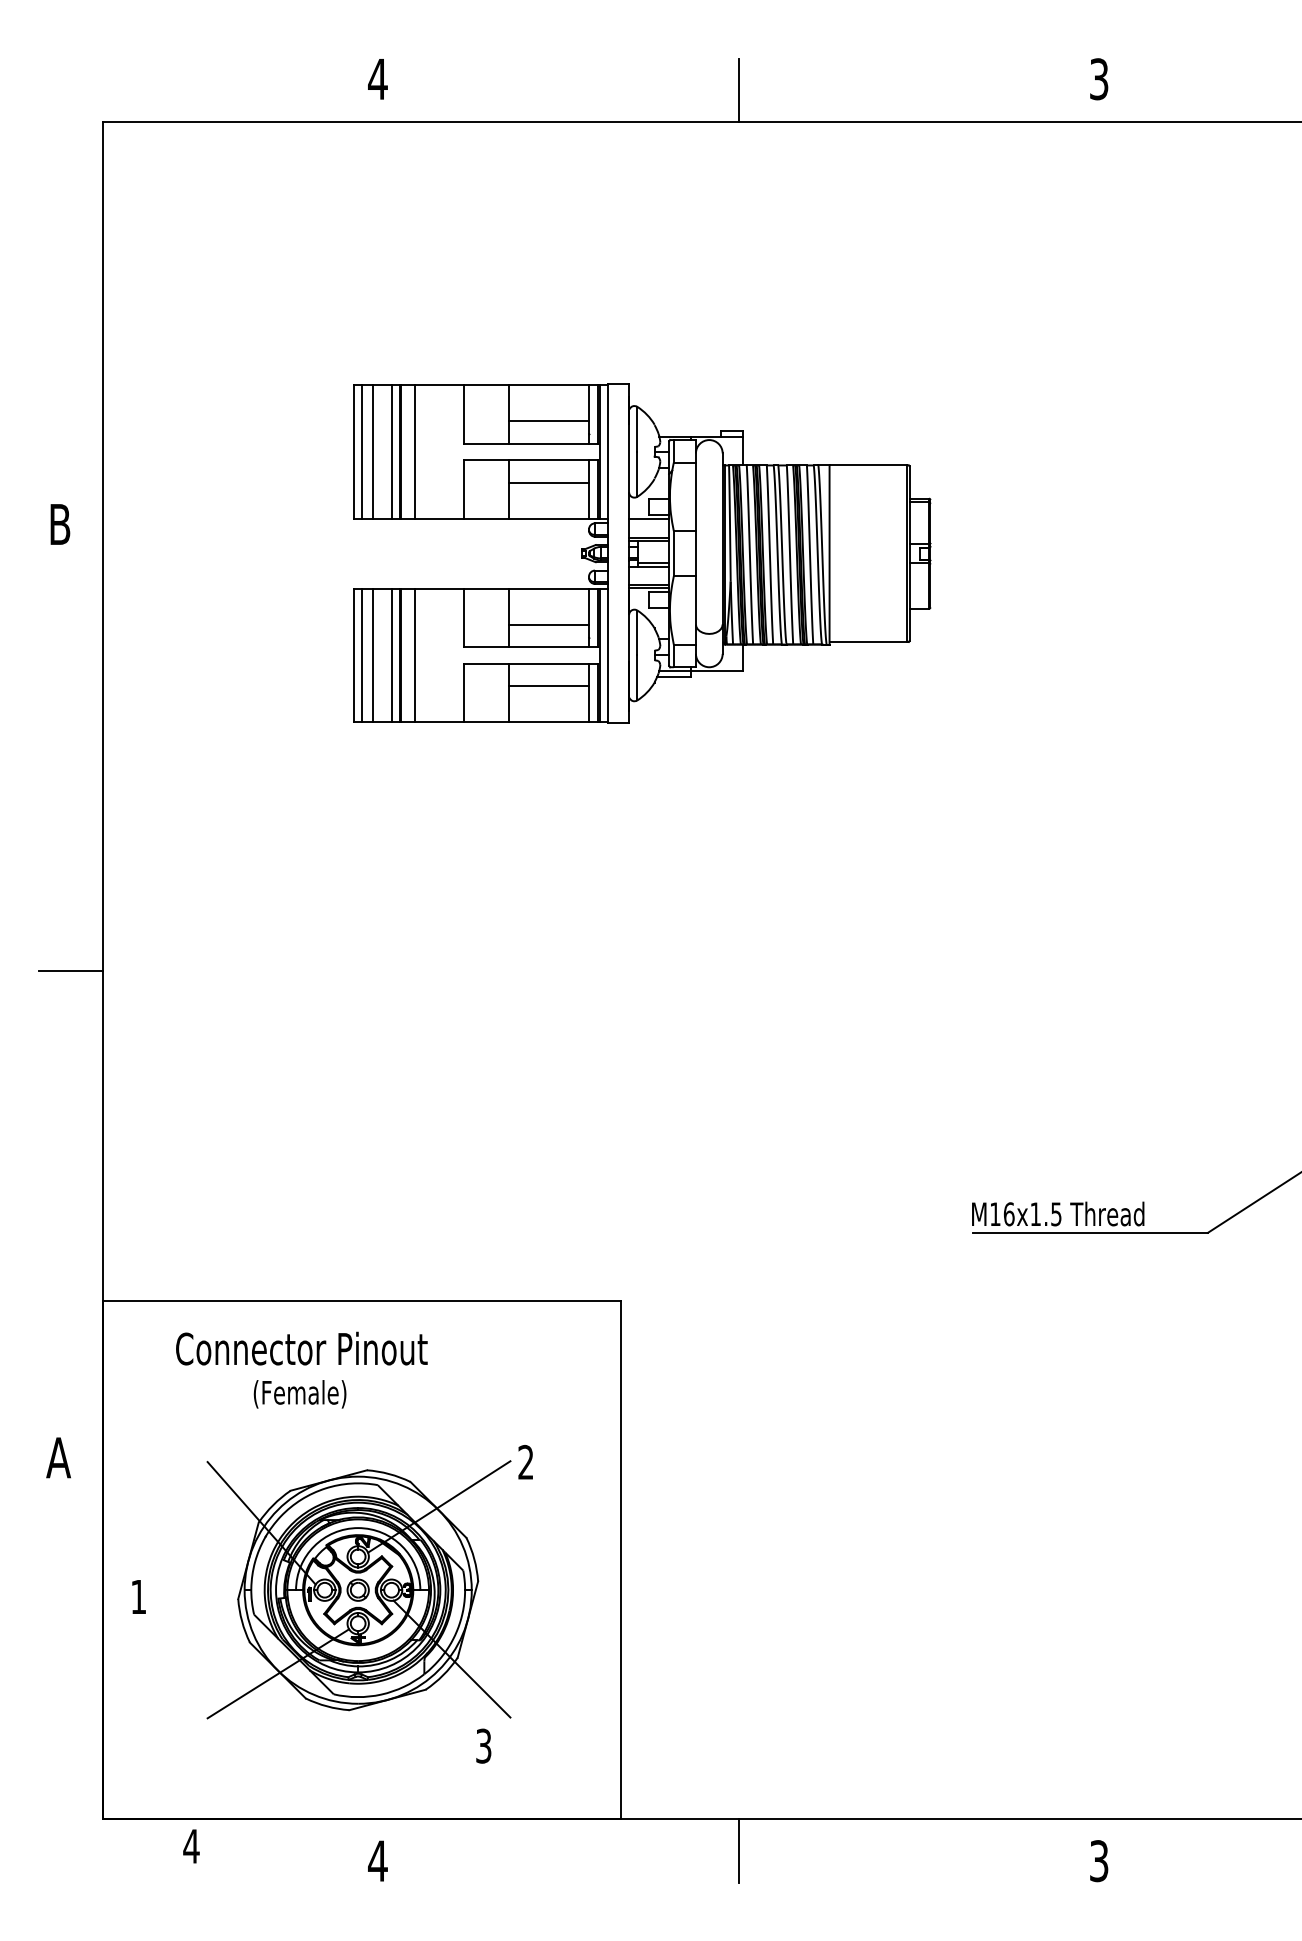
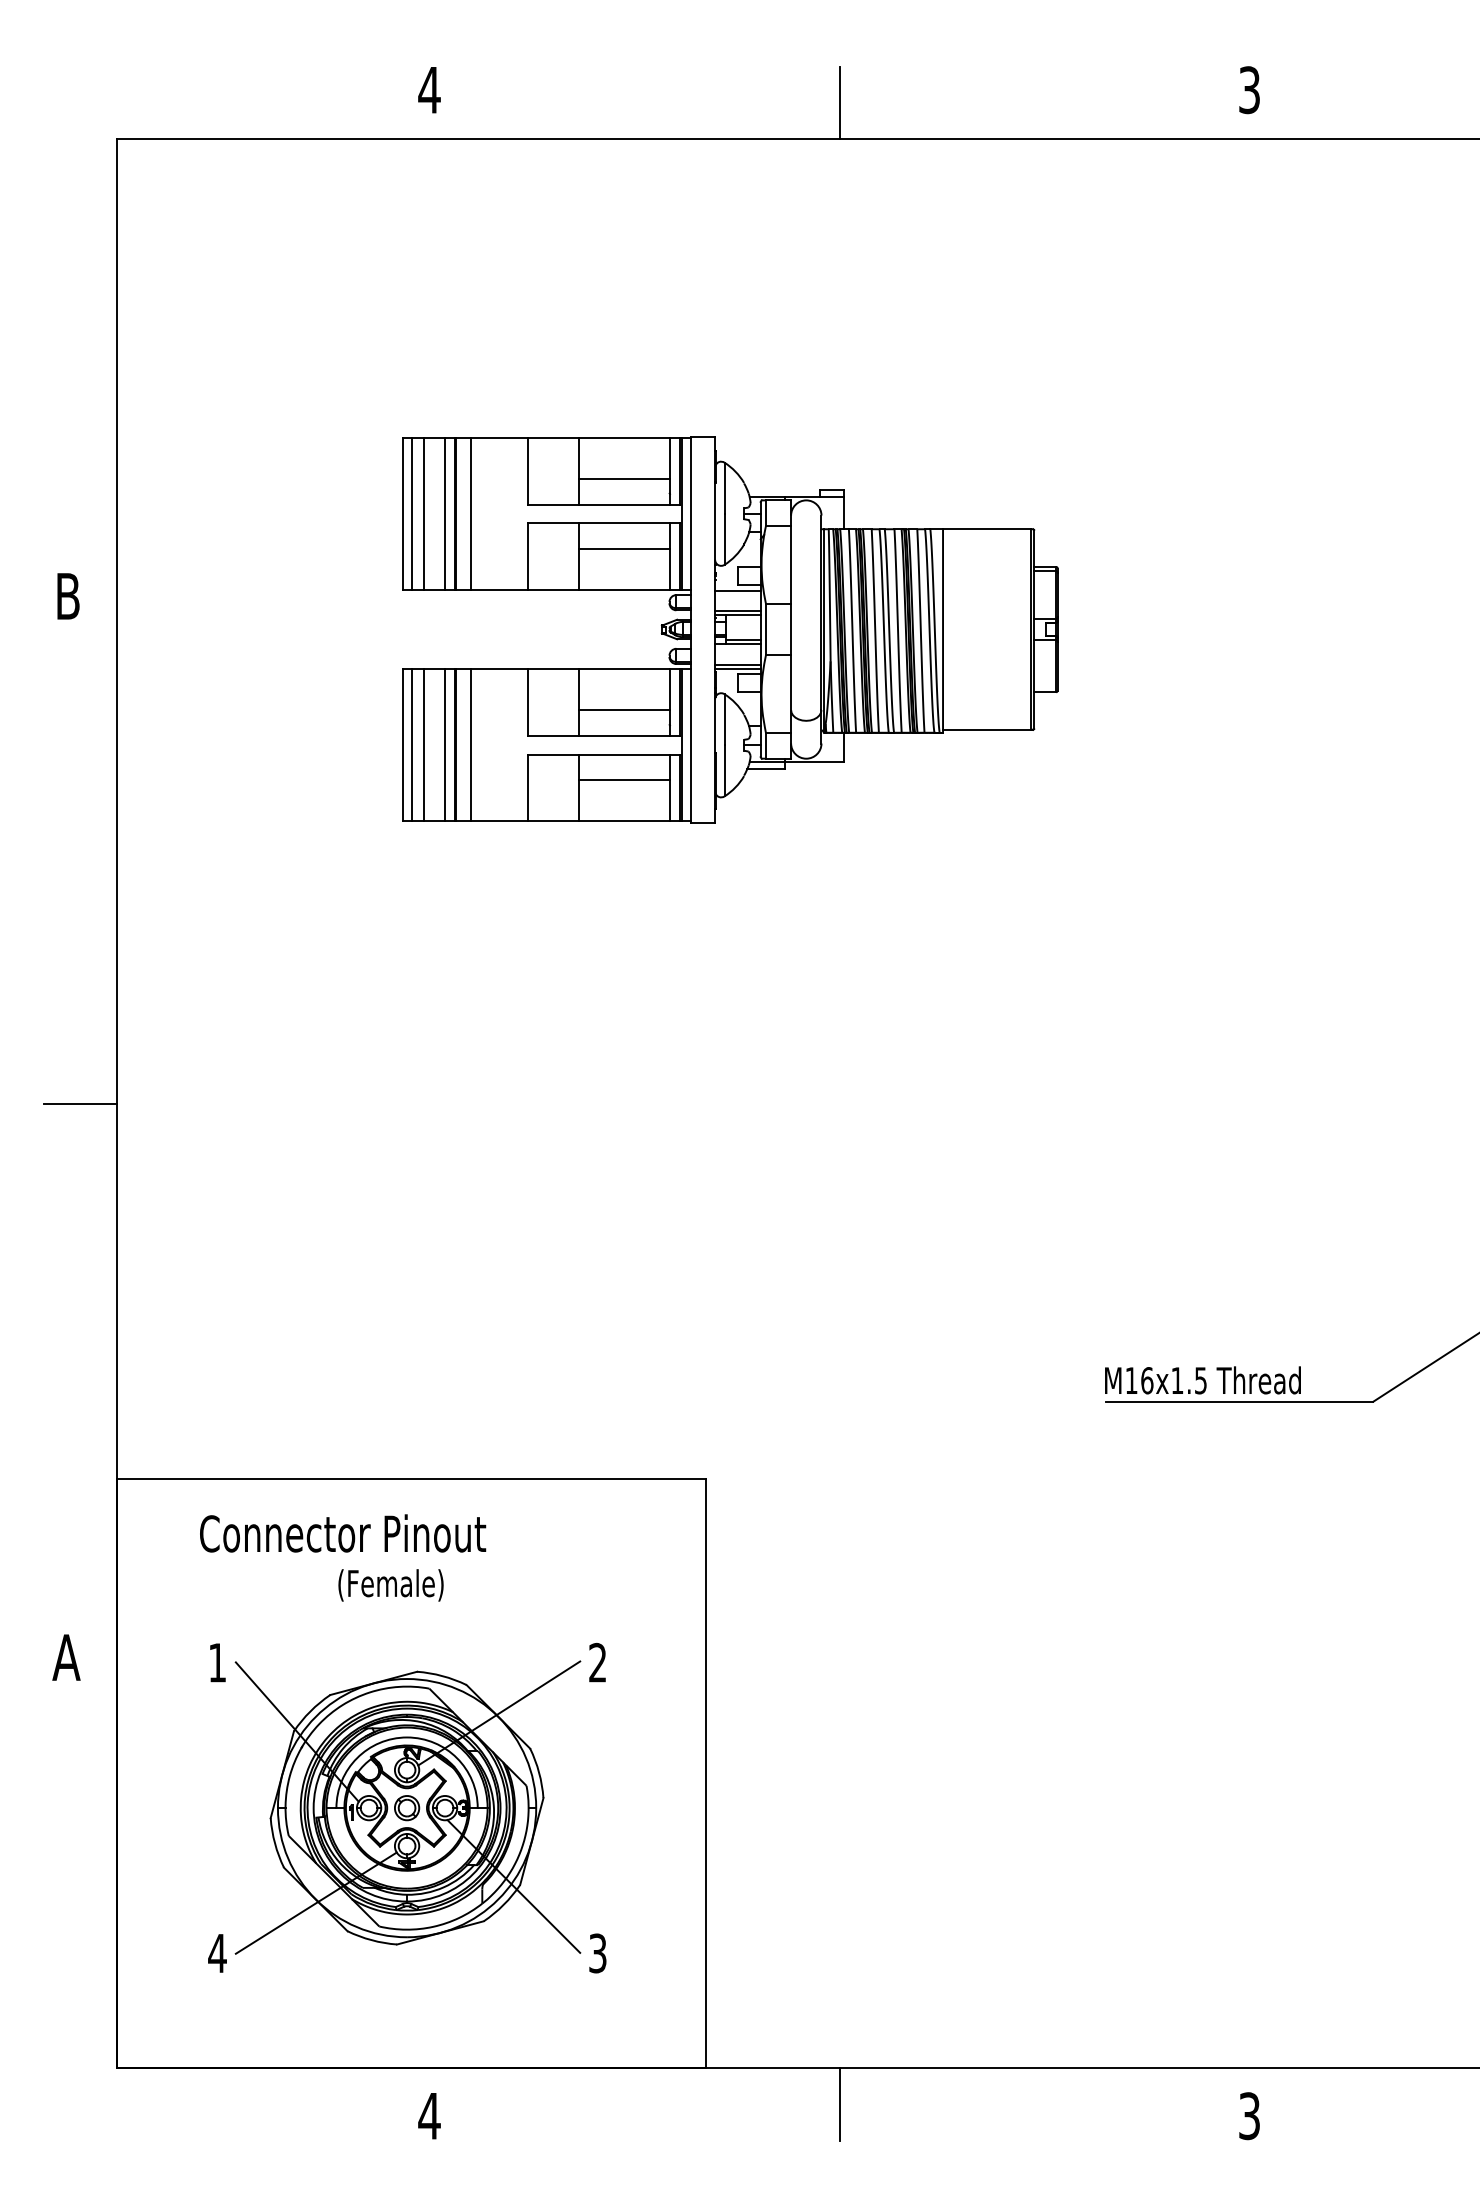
text: (299, 1394) -> (390, 1585), moved
text: (138, 1596) -> (217, 1662), moved
text: (483, 1746) -> (597, 1953), moved
text: (191, 1846) -> (217, 1953), moved

